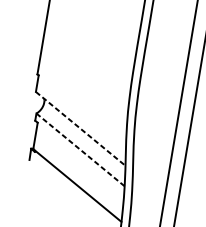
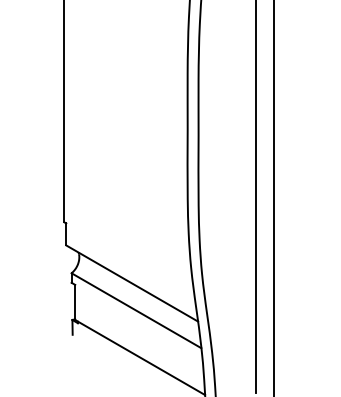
line: (80, 128) -> (132, 283), dashed -> solid
line: (80, 149) -> (136, 310), dashed -> solid

